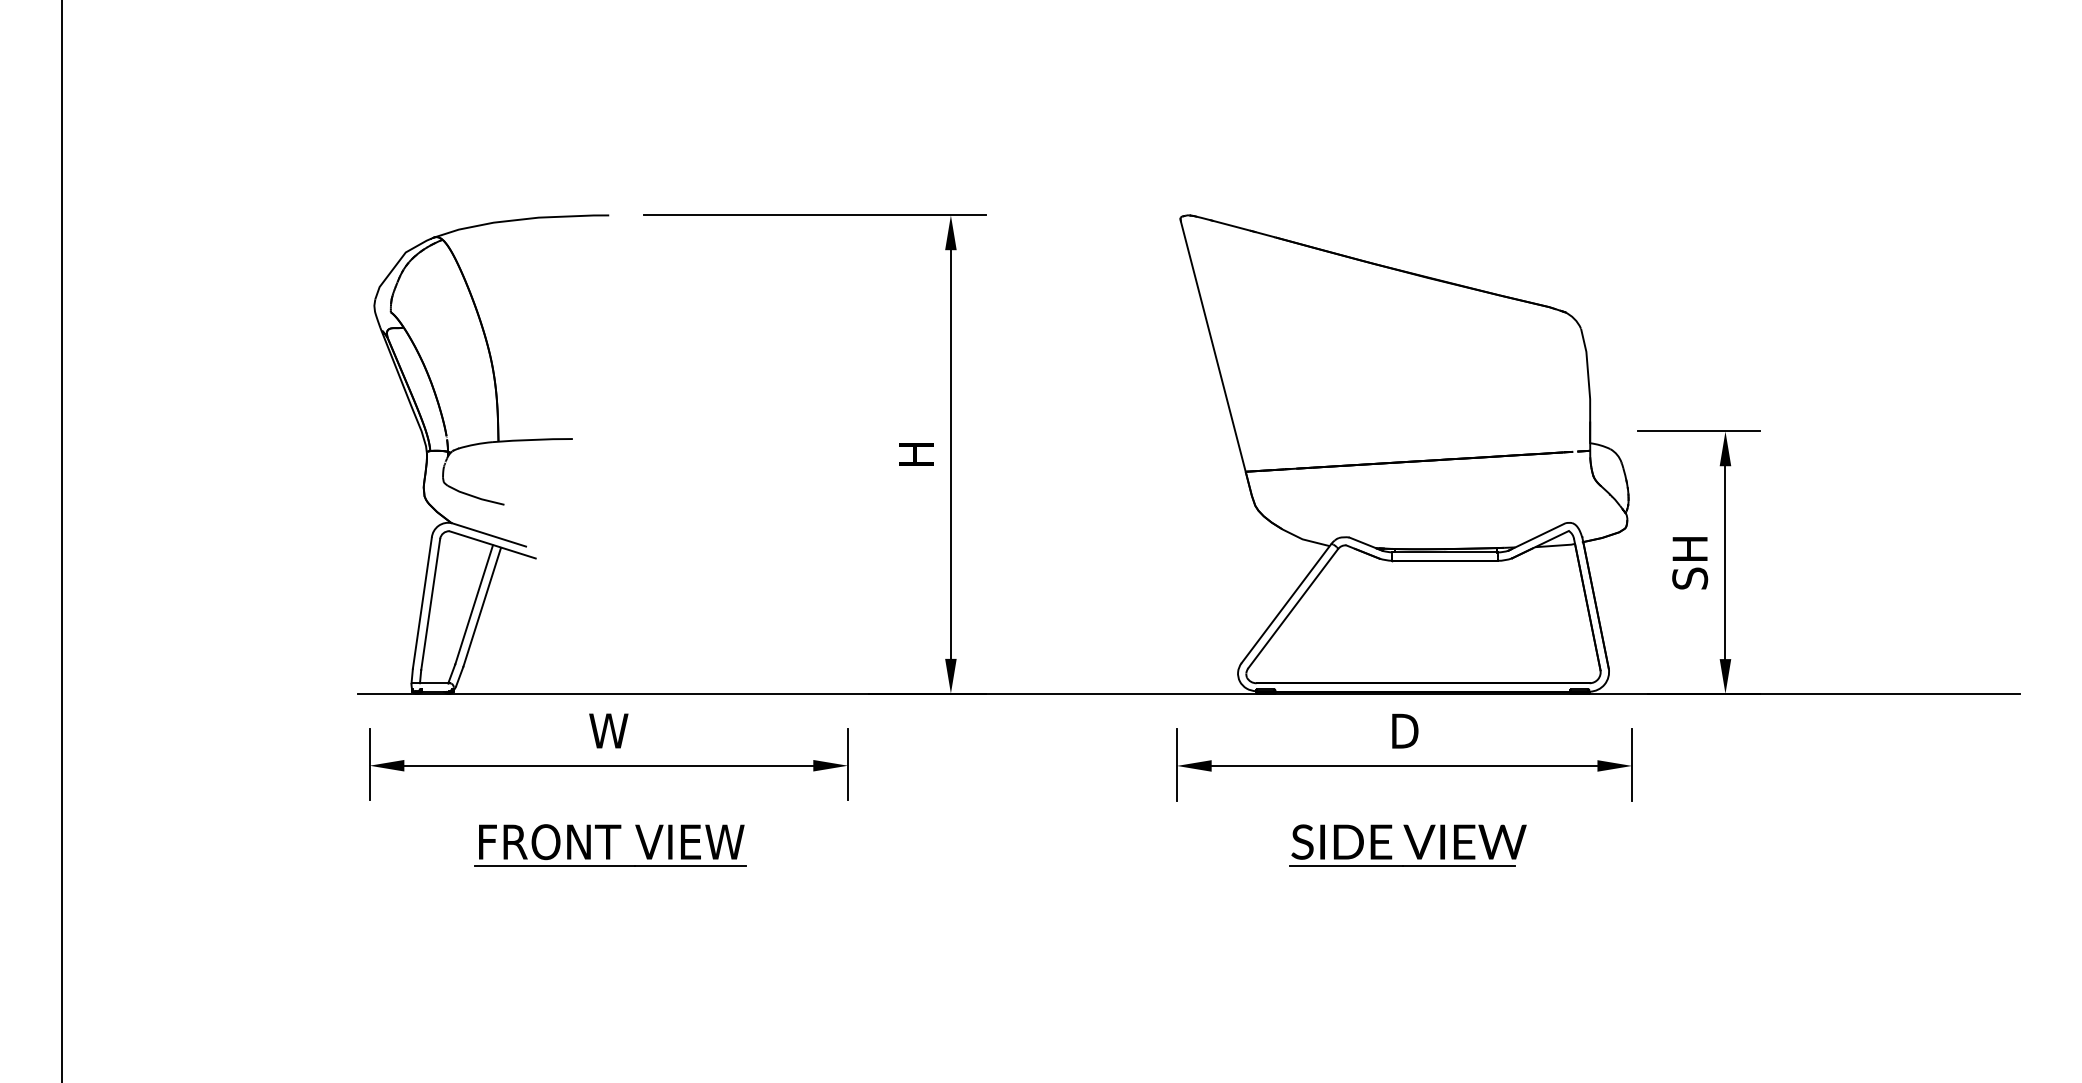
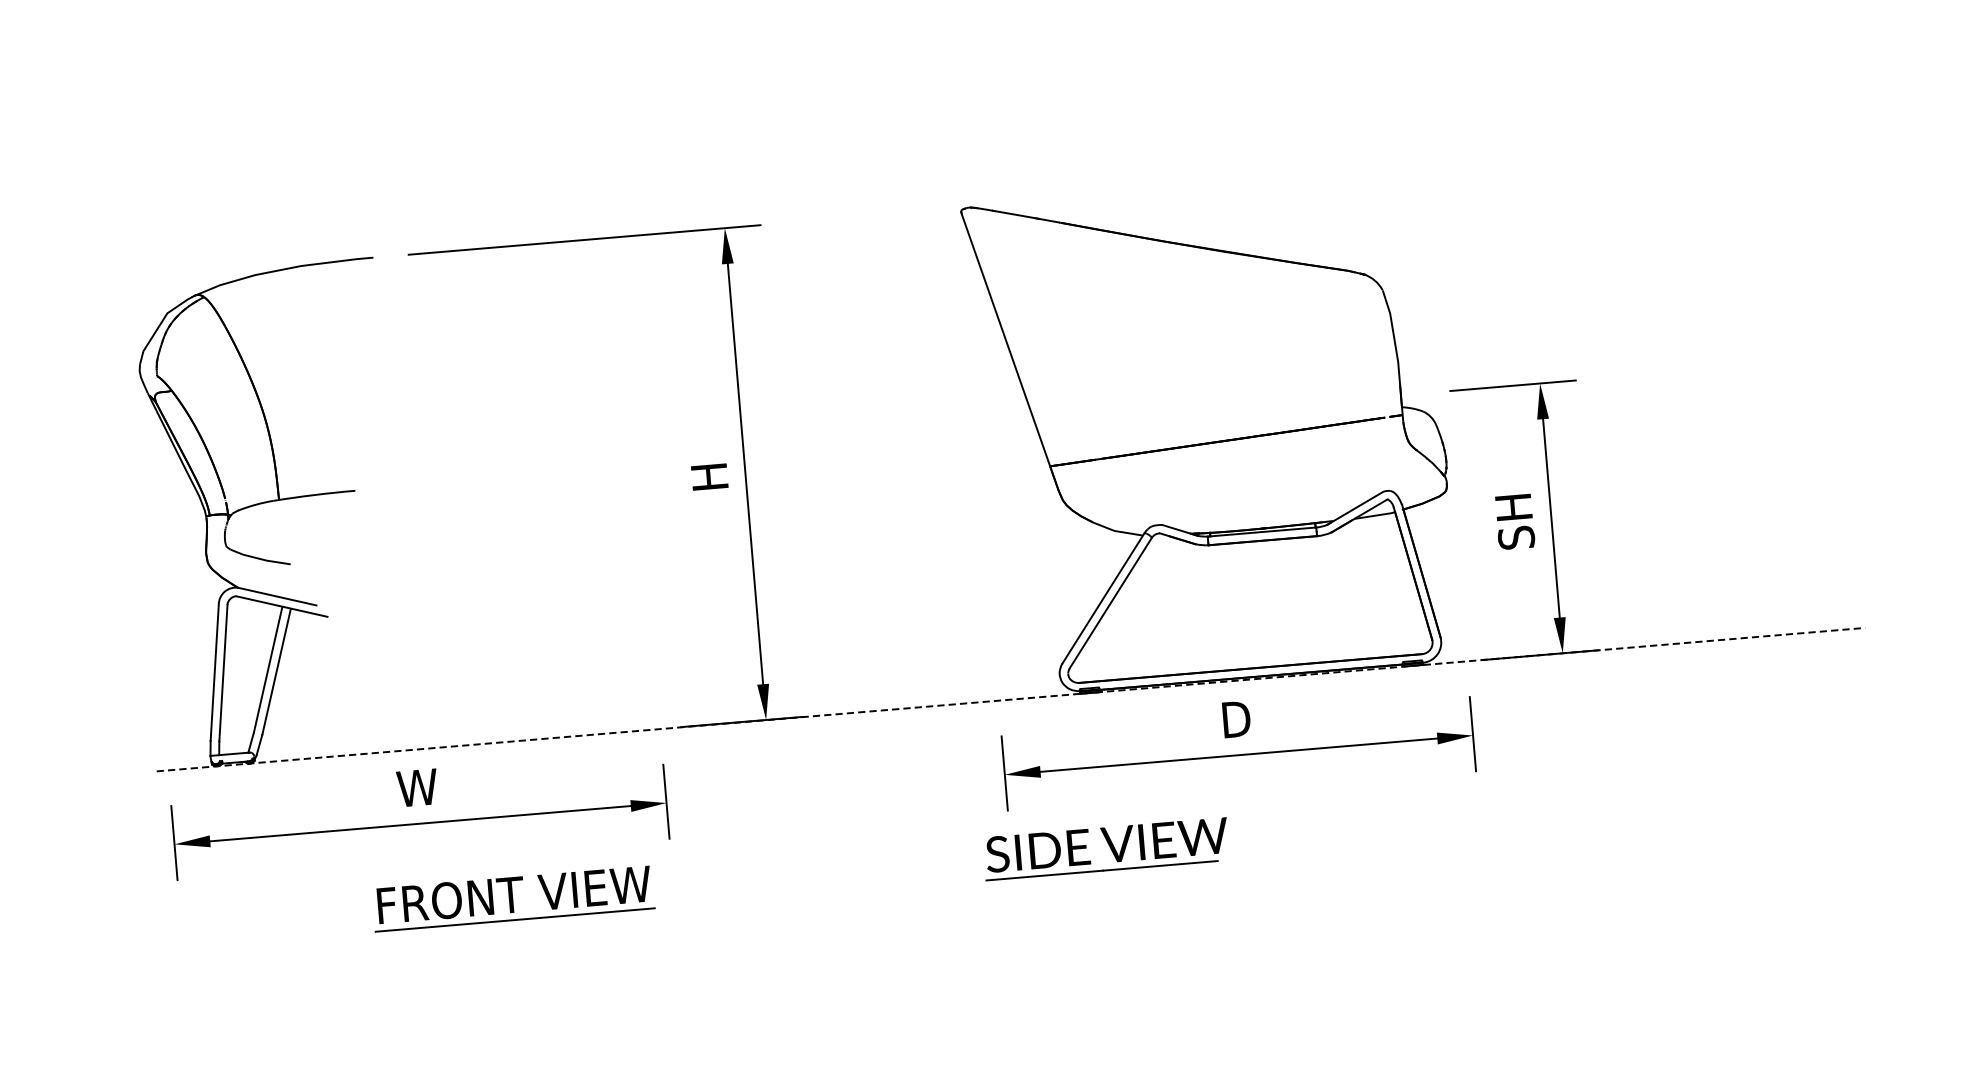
line: (1188, 693) -> (1010, 699), solid -> dashed
part: (610, 845) -> (513, 898), moved
part: (1407, 845) -> (1105, 848), moved

